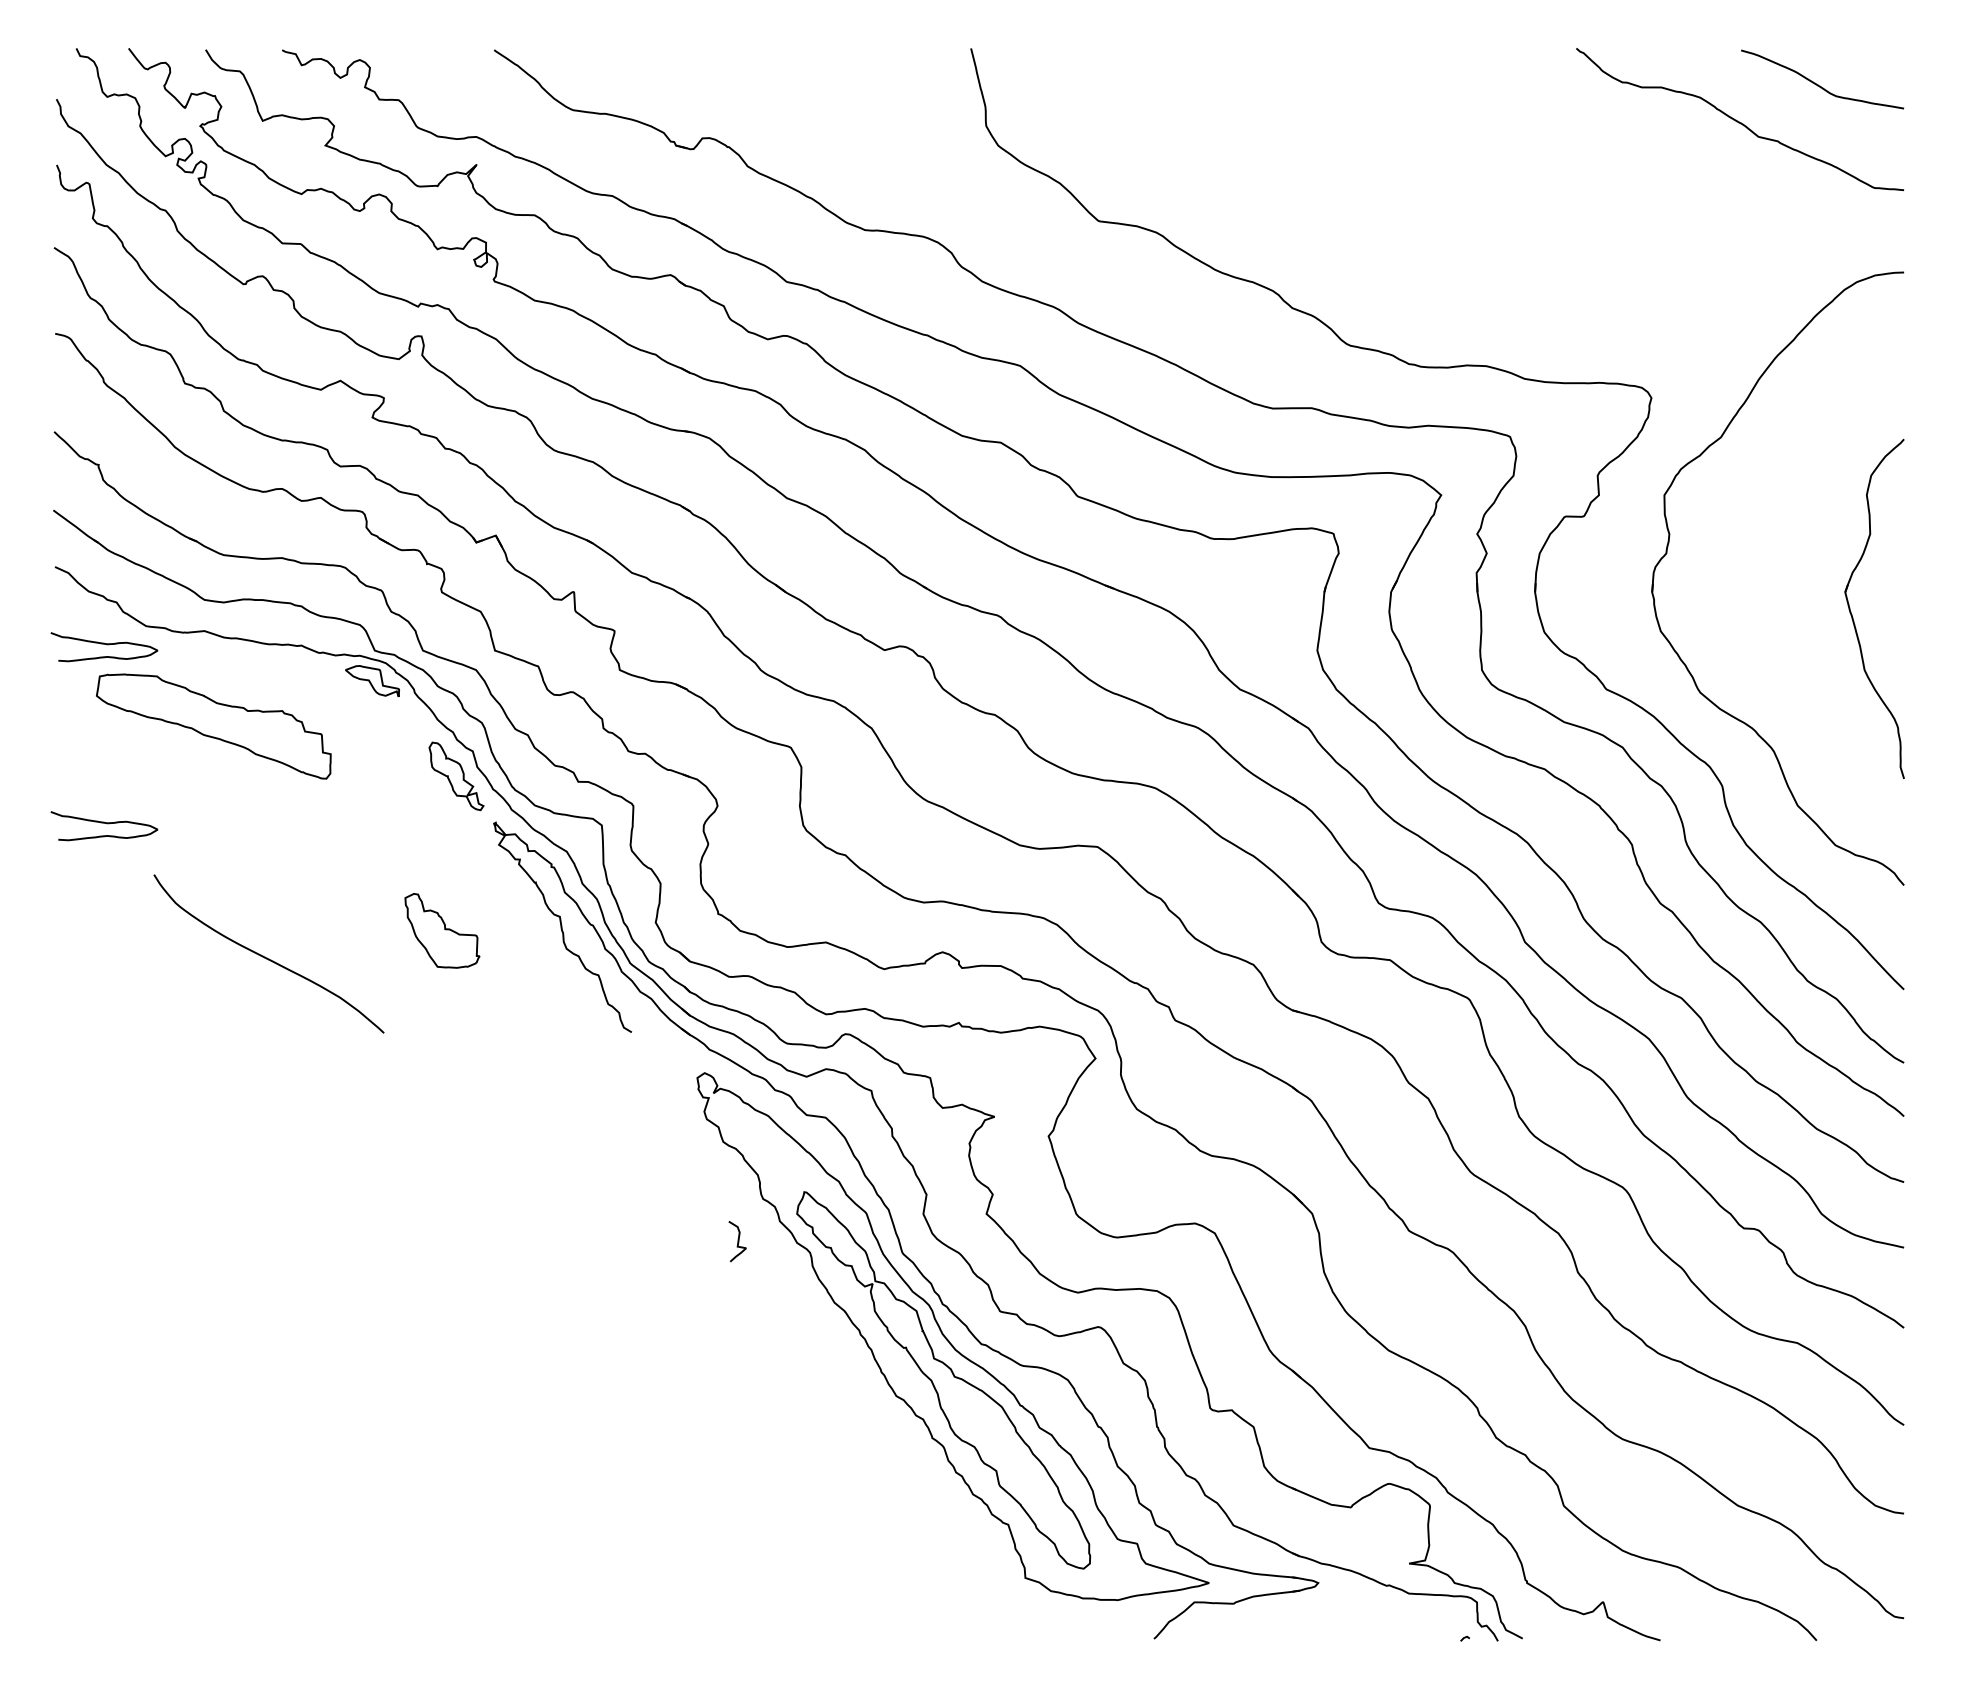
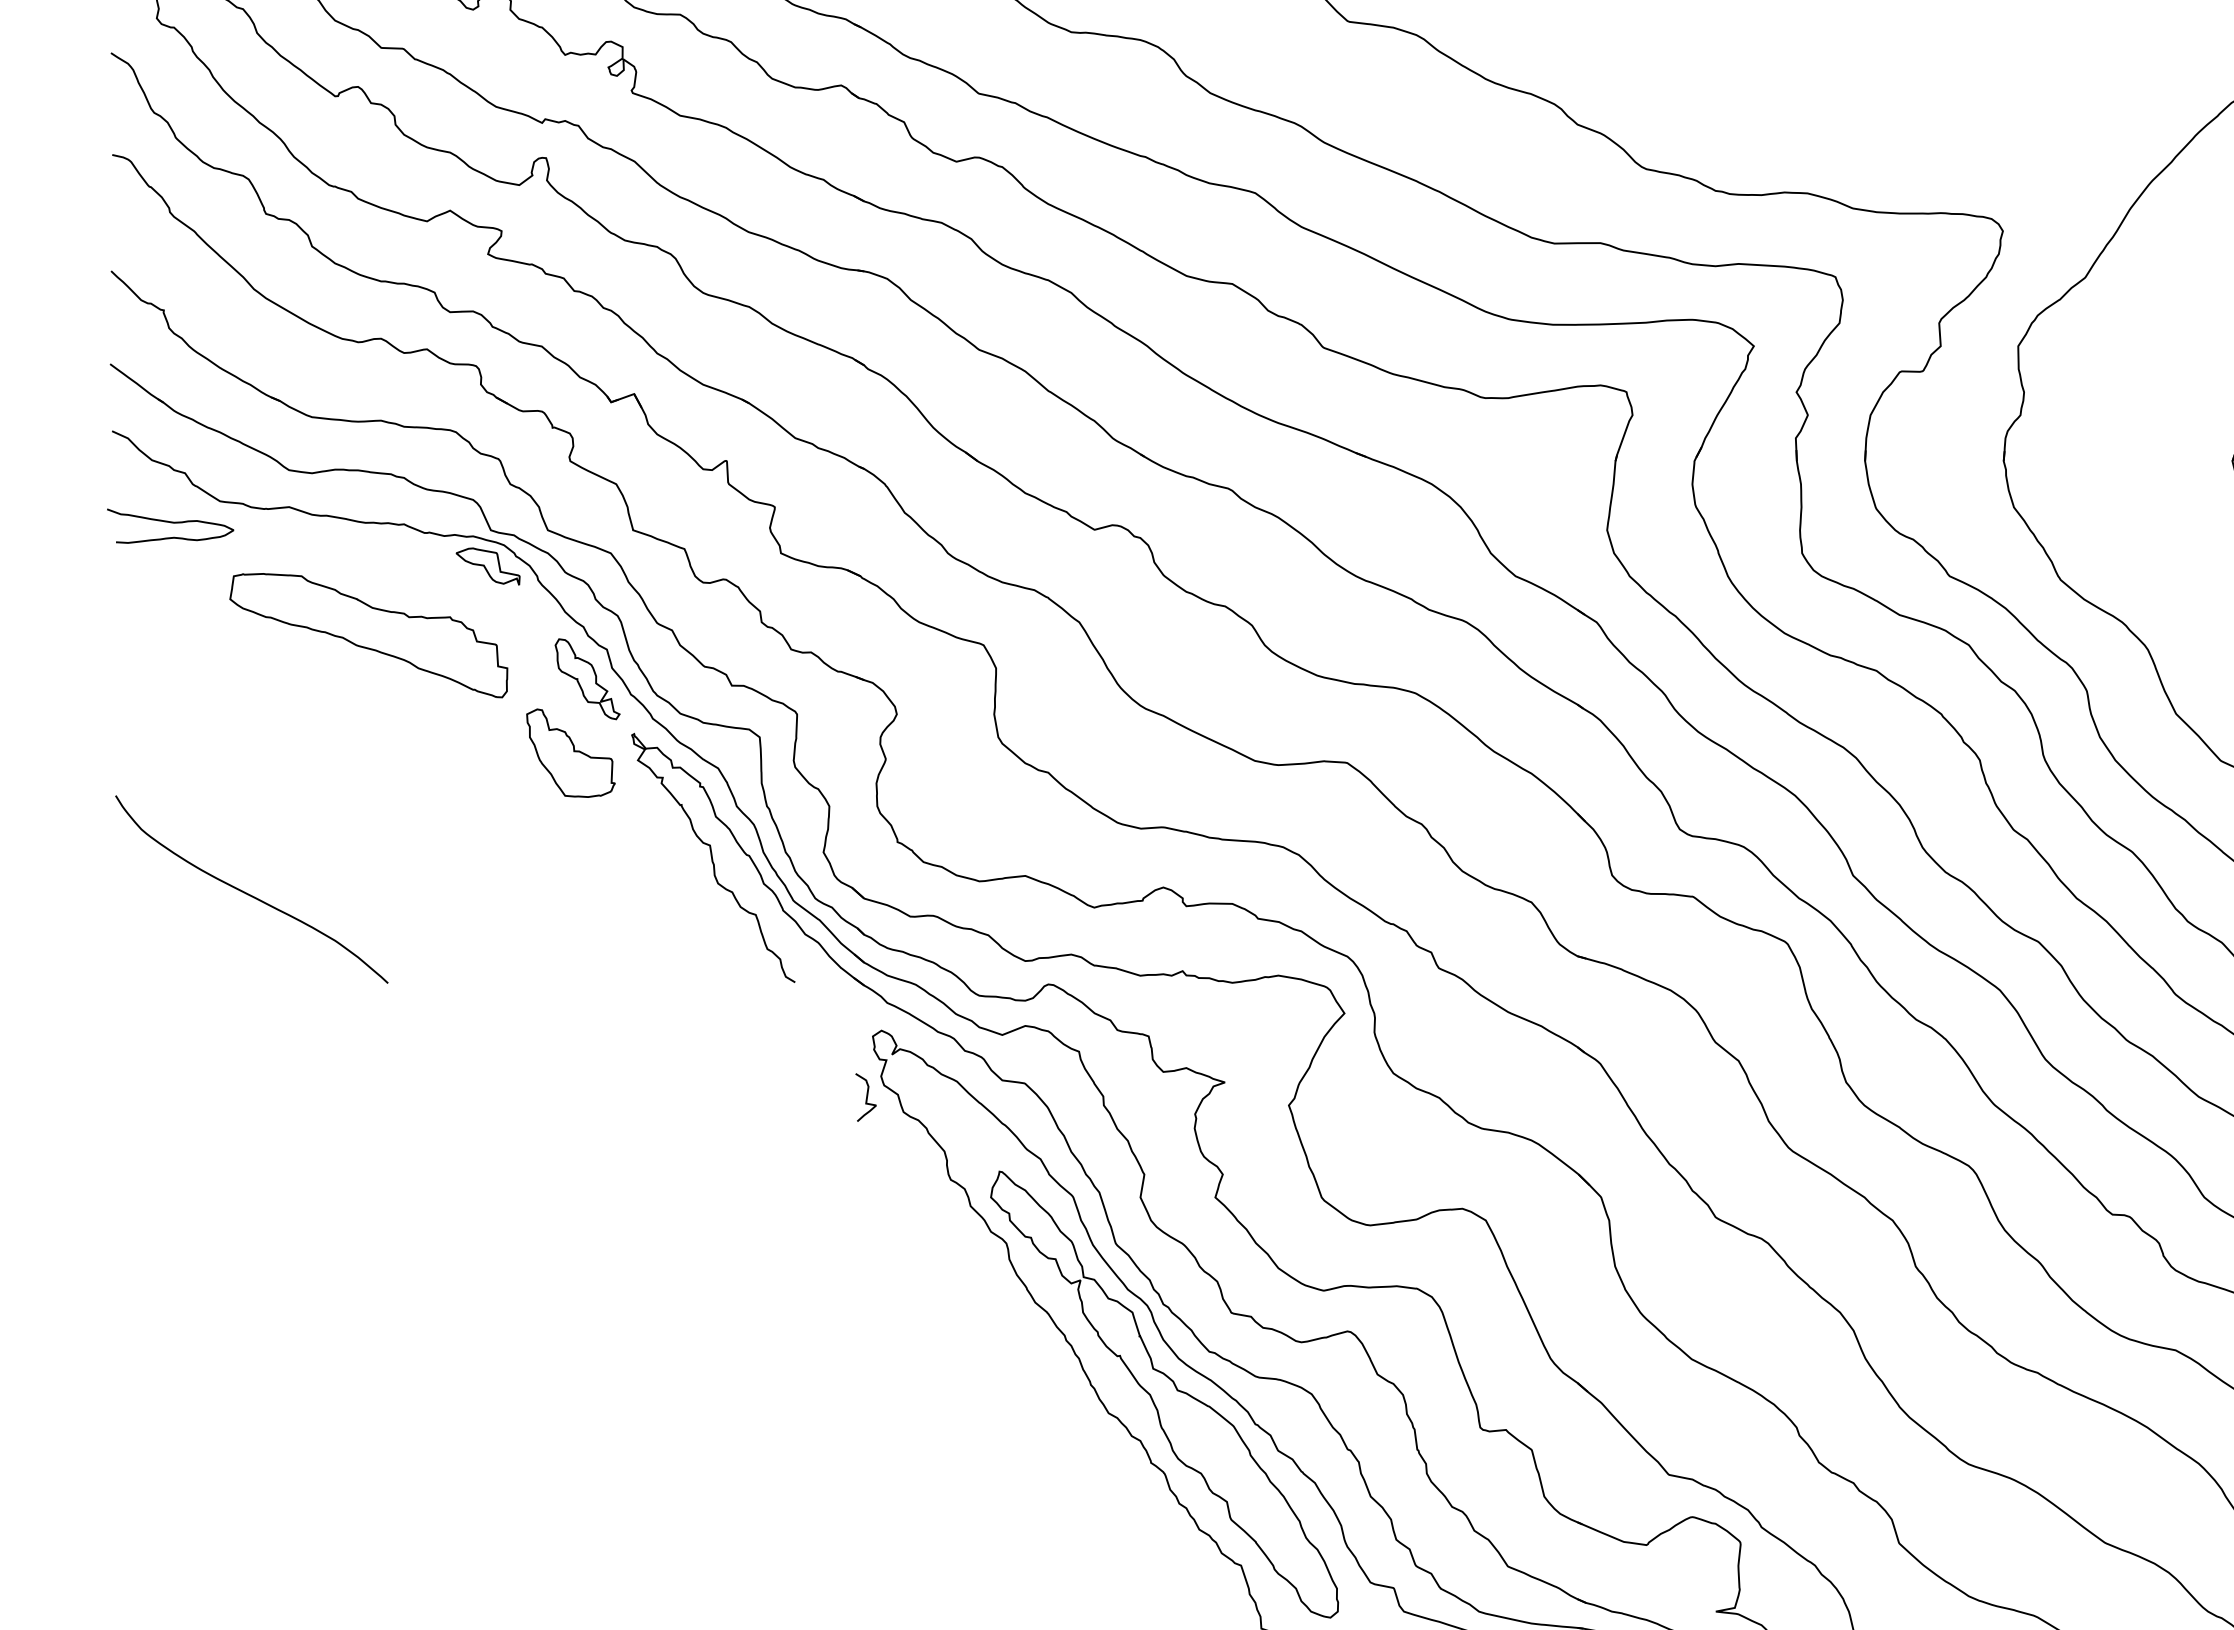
part: (213, 726) -> (368, 635), moved
curve: (104, 823) -> (170, 735), removed
part: (442, 930) -> (571, 752), moved
curve: (267, 957) -> (250, 893), moved
curve: (737, 1241) -> (865, 1097), moved

